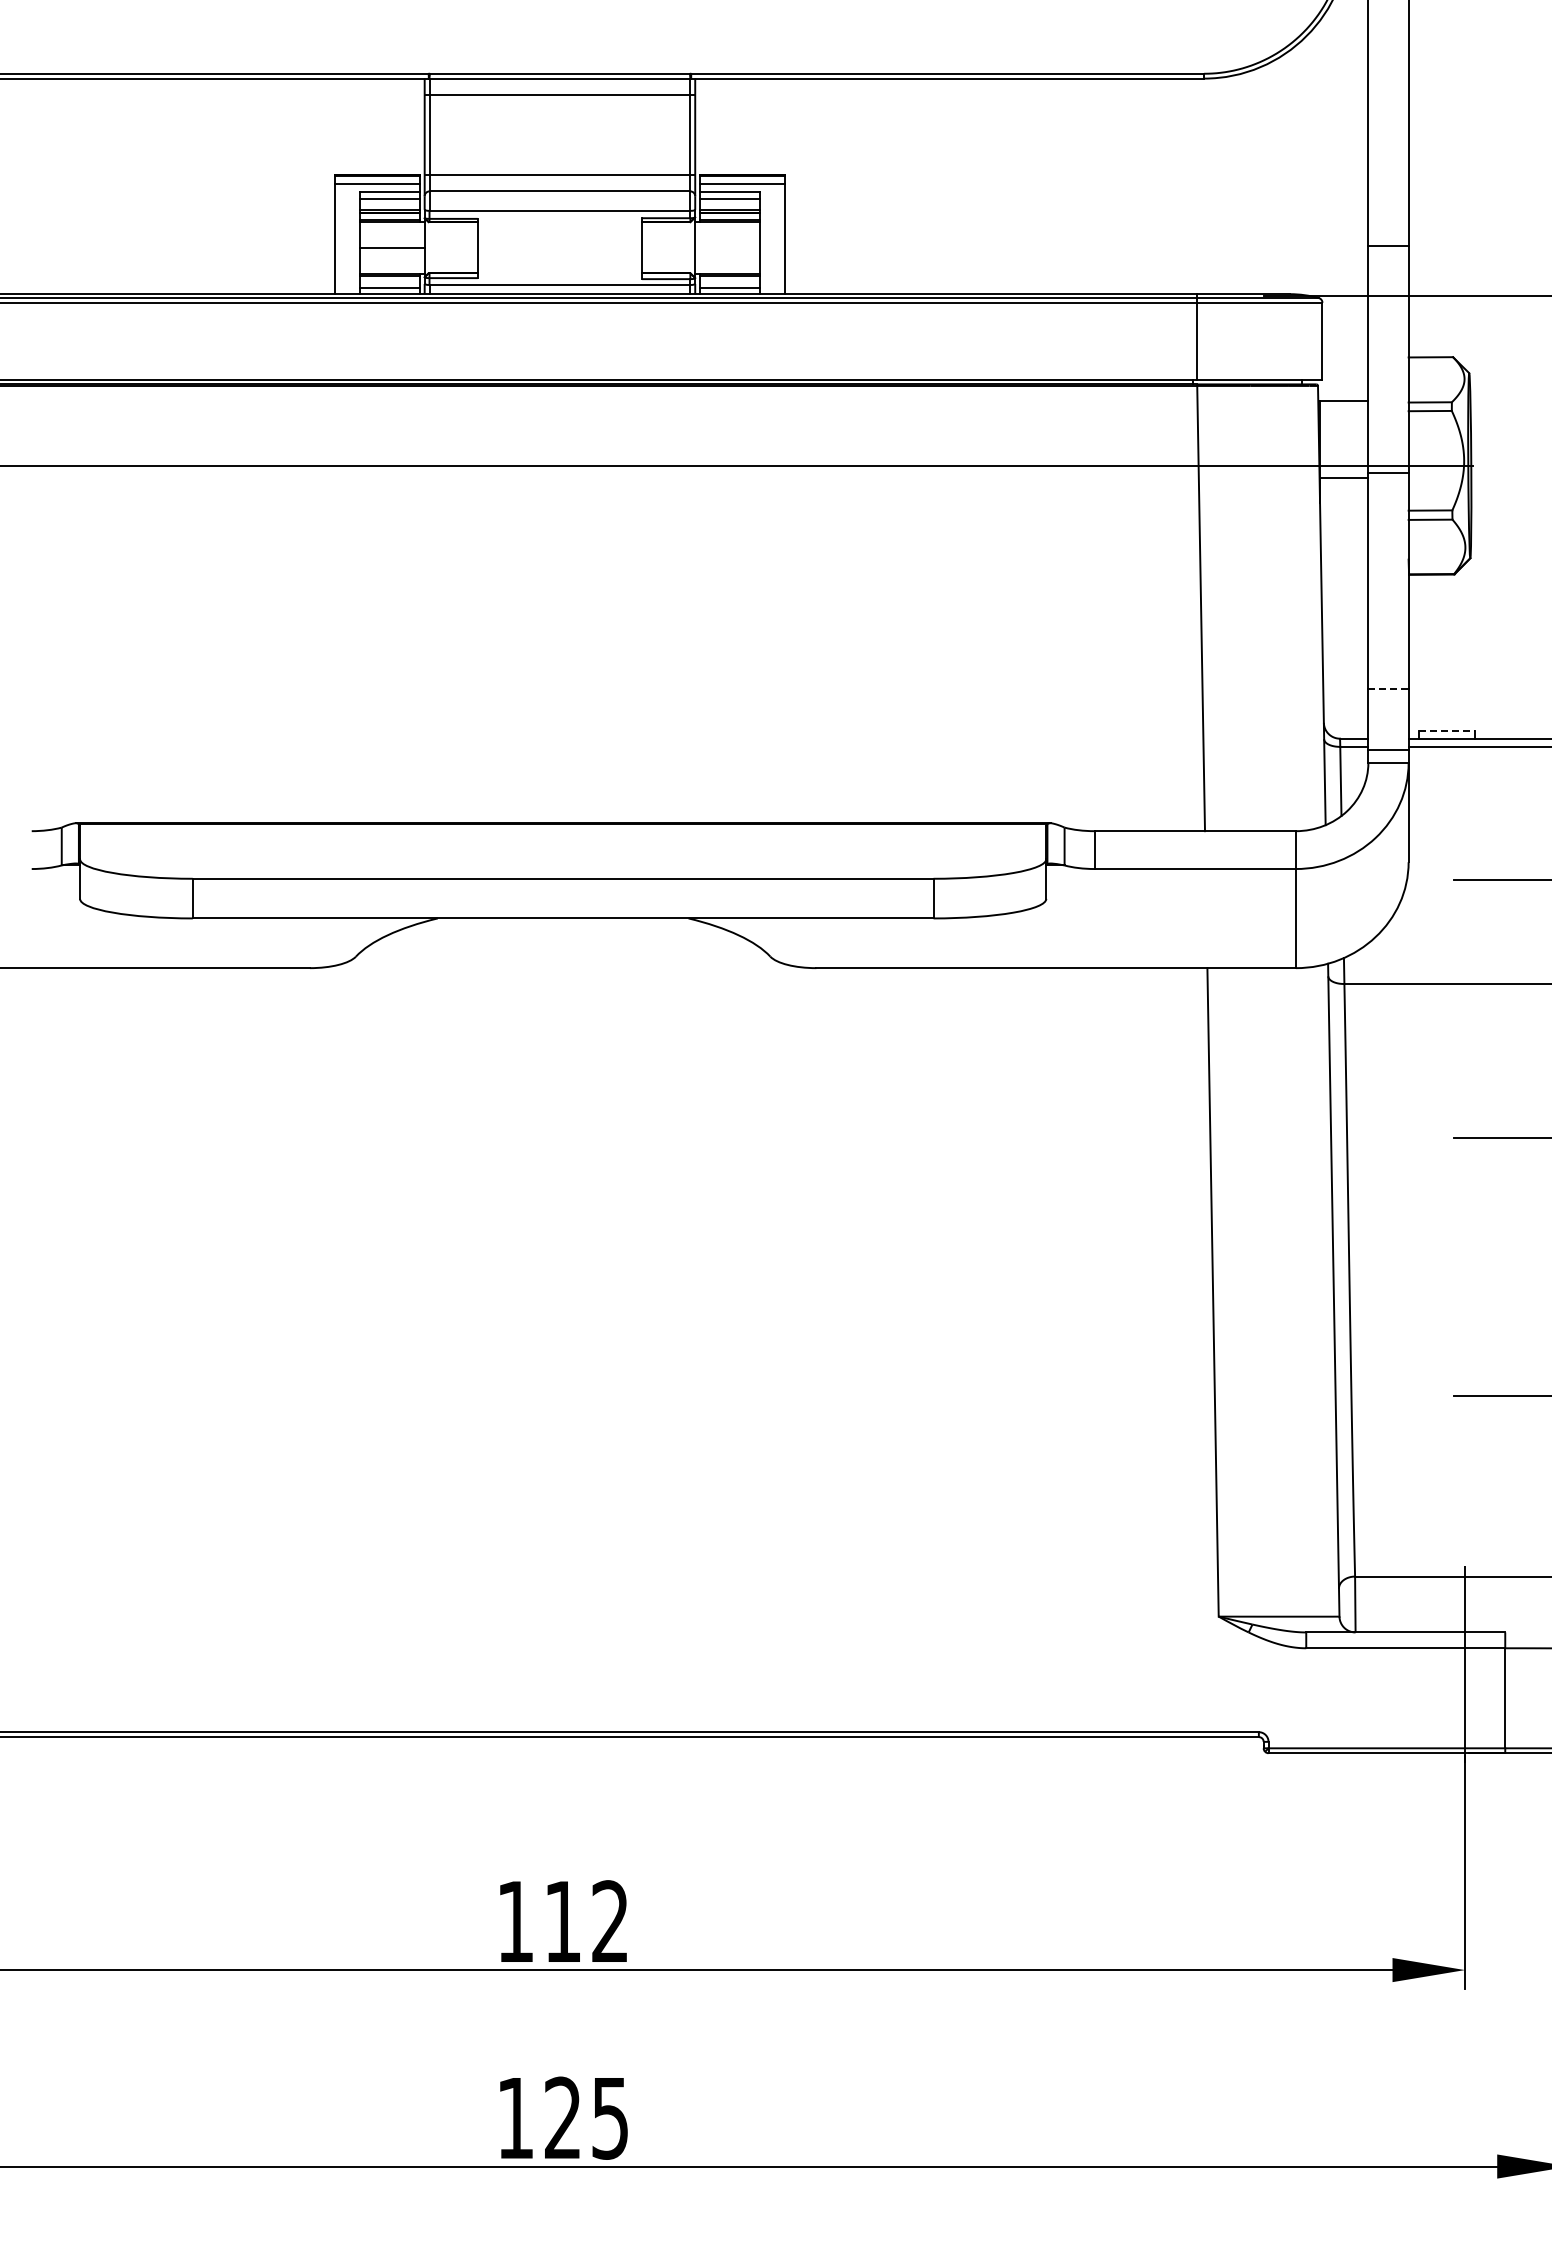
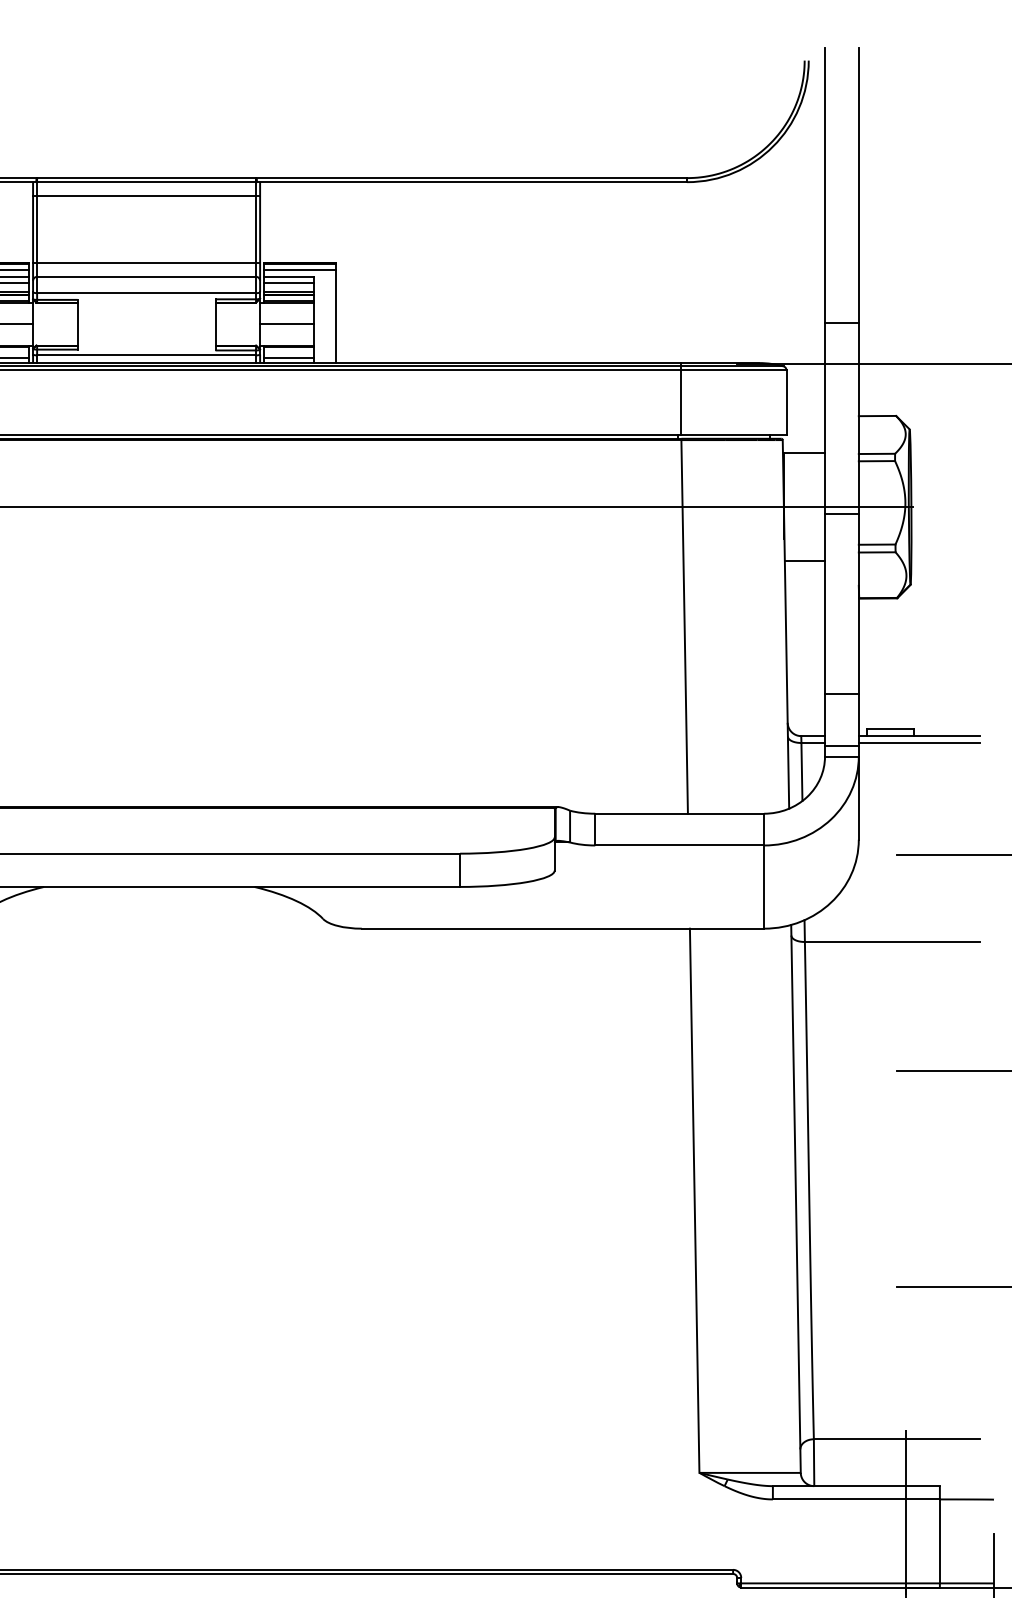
line: (727, 247) -> (287, 323), added
line: (1344, 478) -> (804, 561), moved
line: (1388, 688) -> (841, 693), dashed -> solid
line: (1447, 730) -> (891, 729), dashed -> solid

